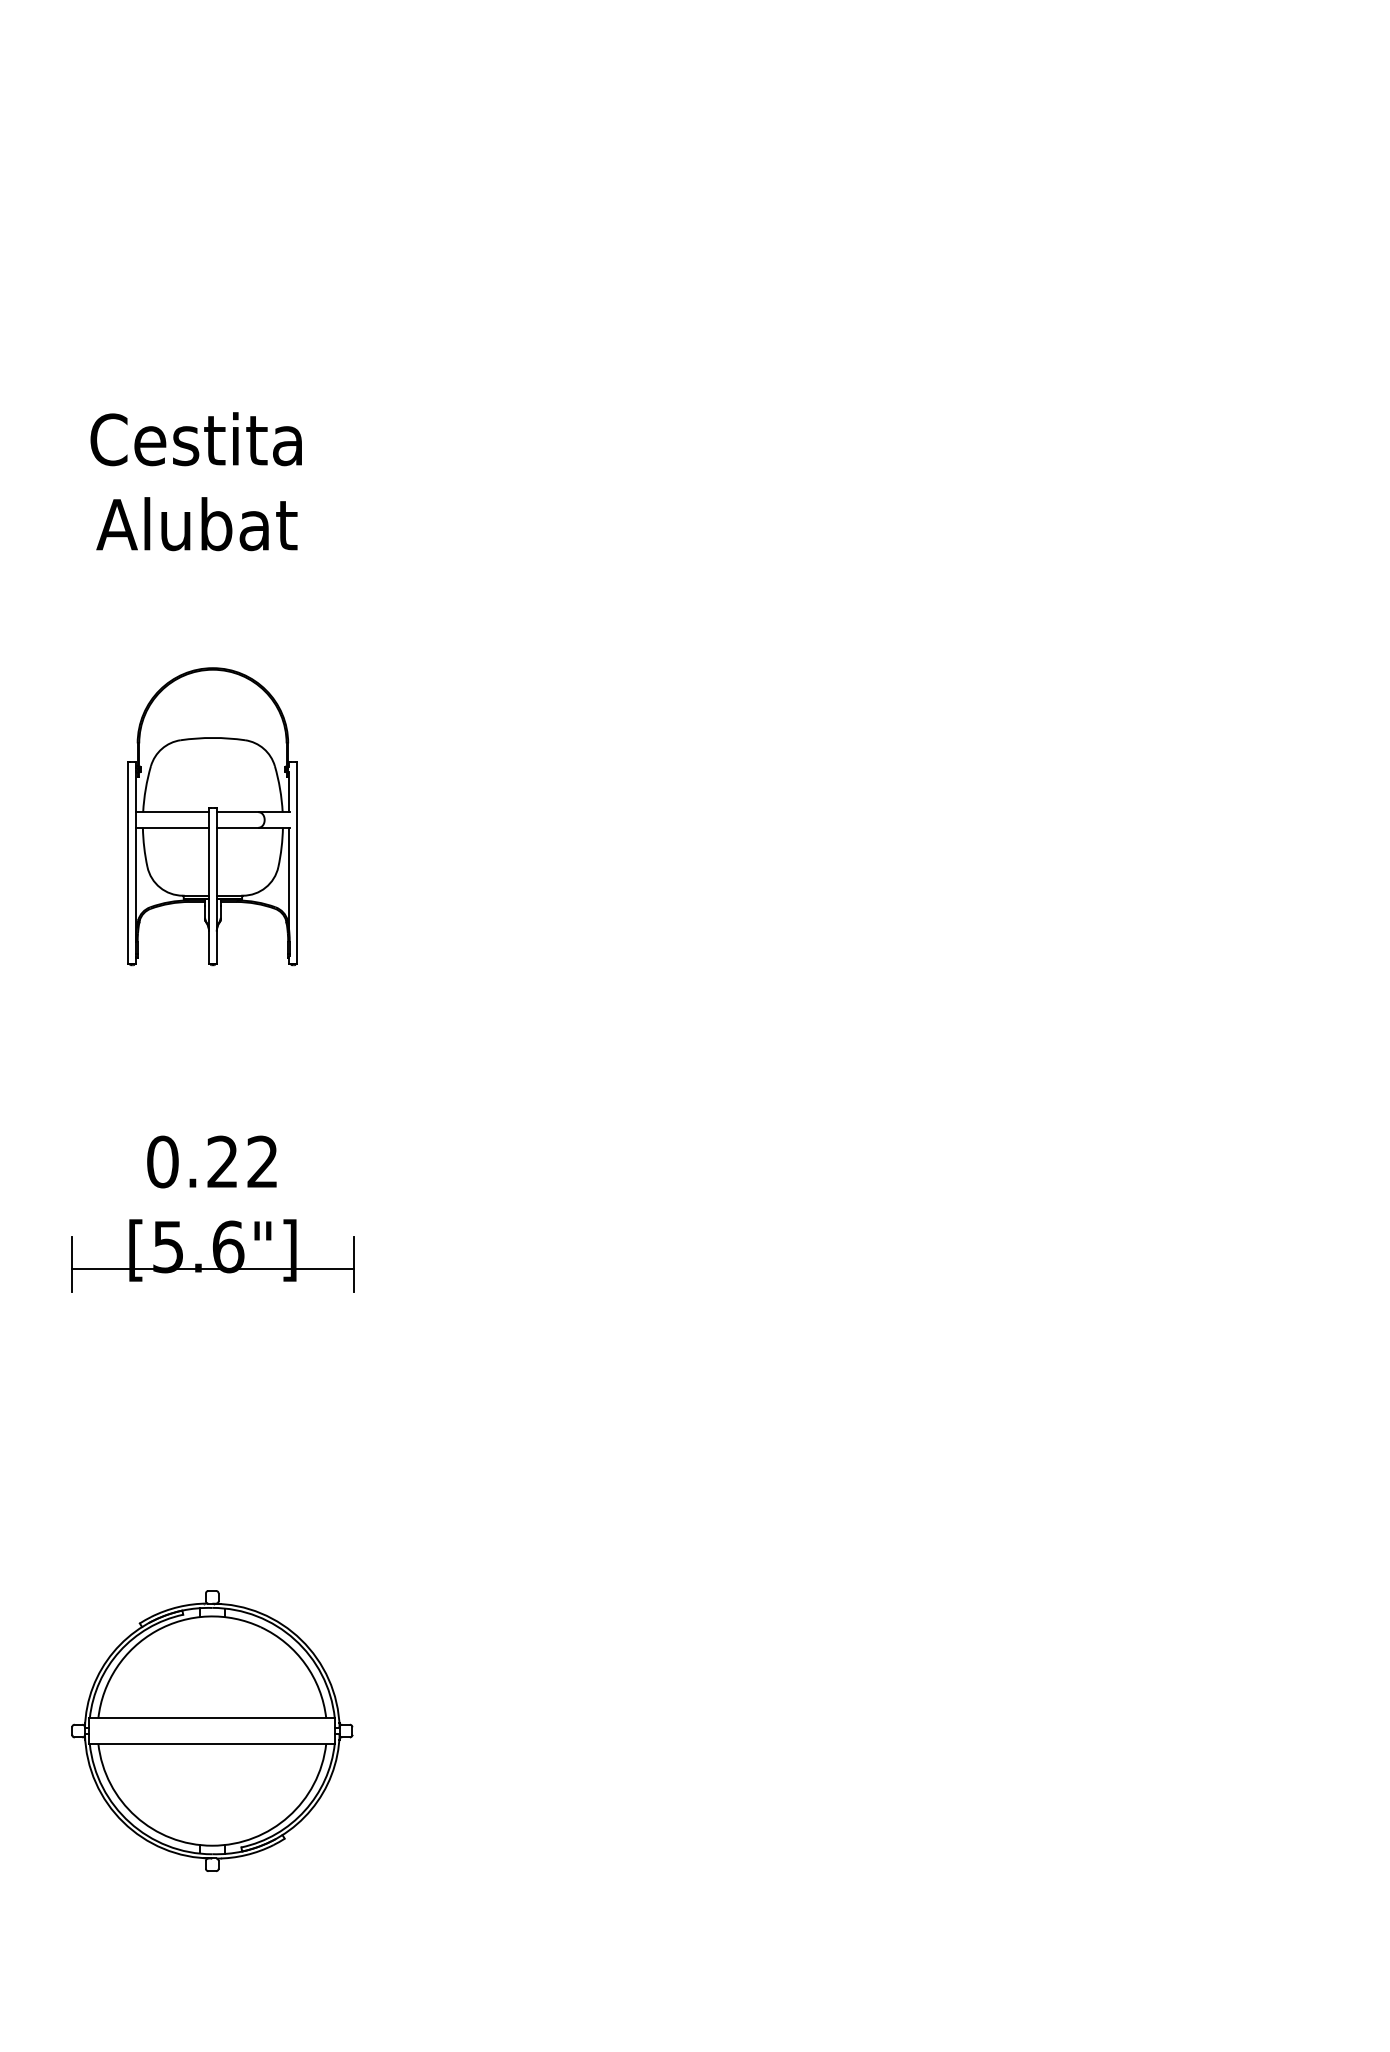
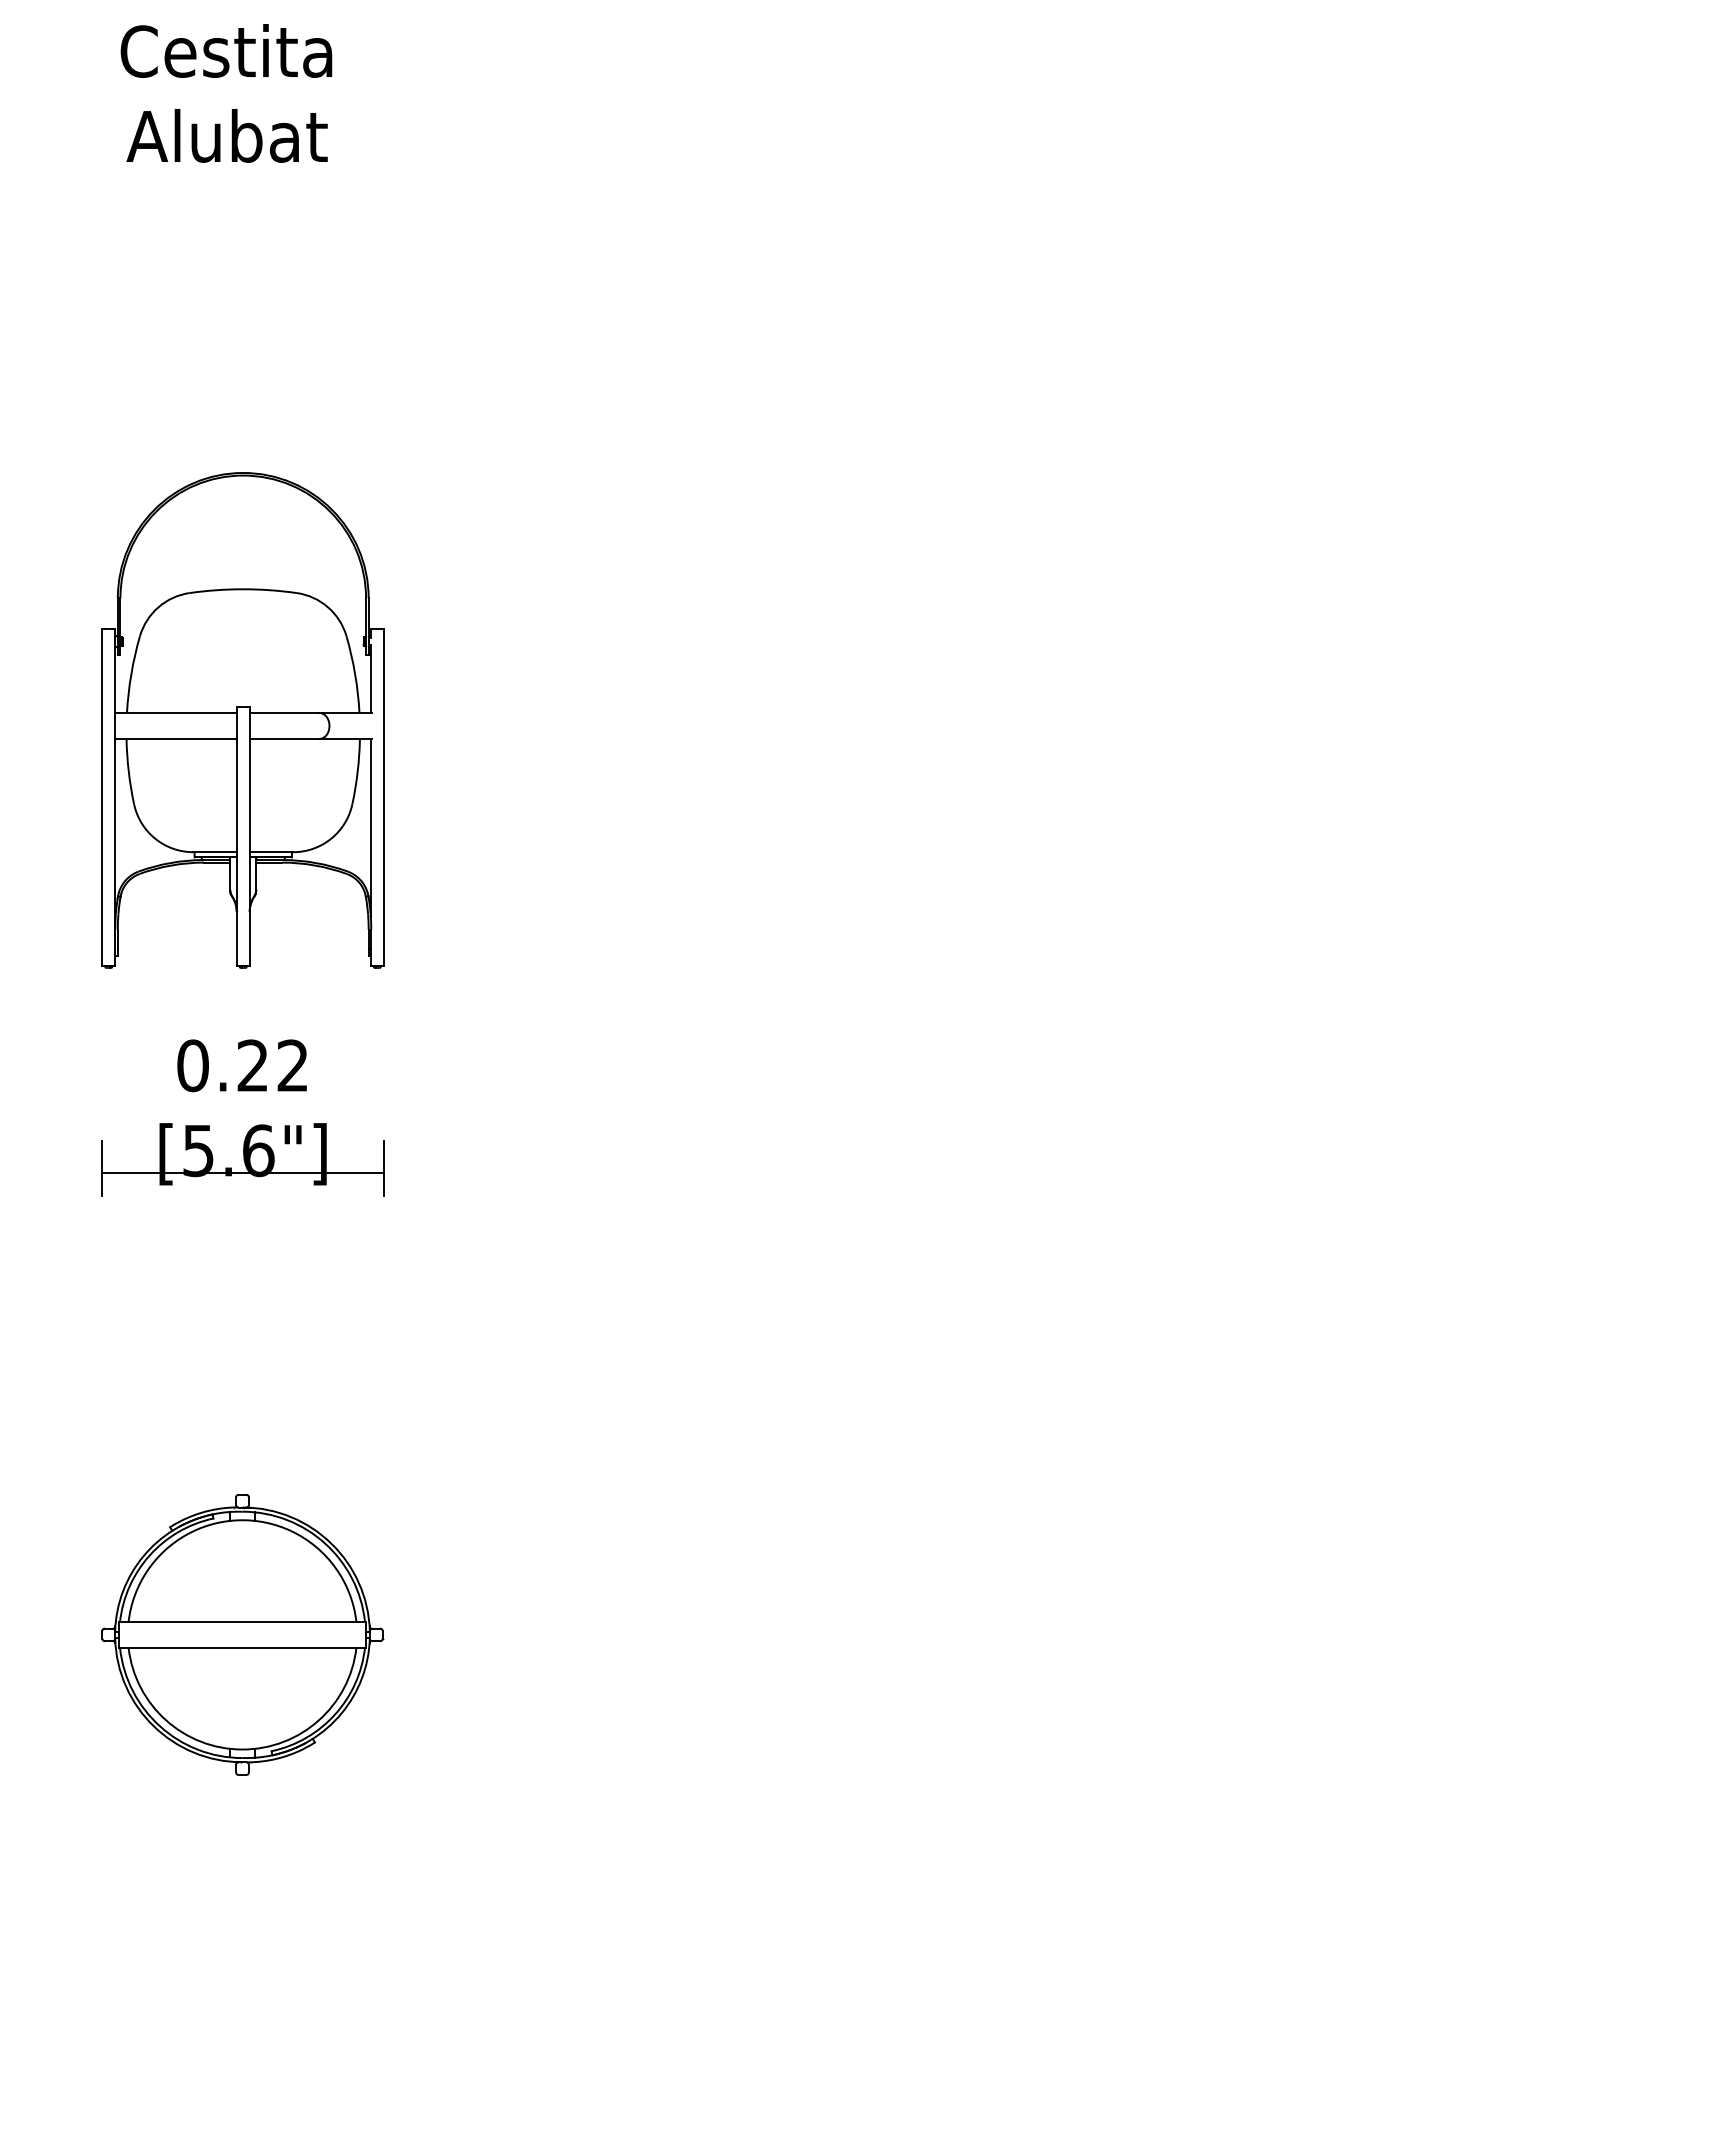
text: (196, 481) -> (226, 93), moved
part: (212, 816) -> (242, 720), size x1.67

